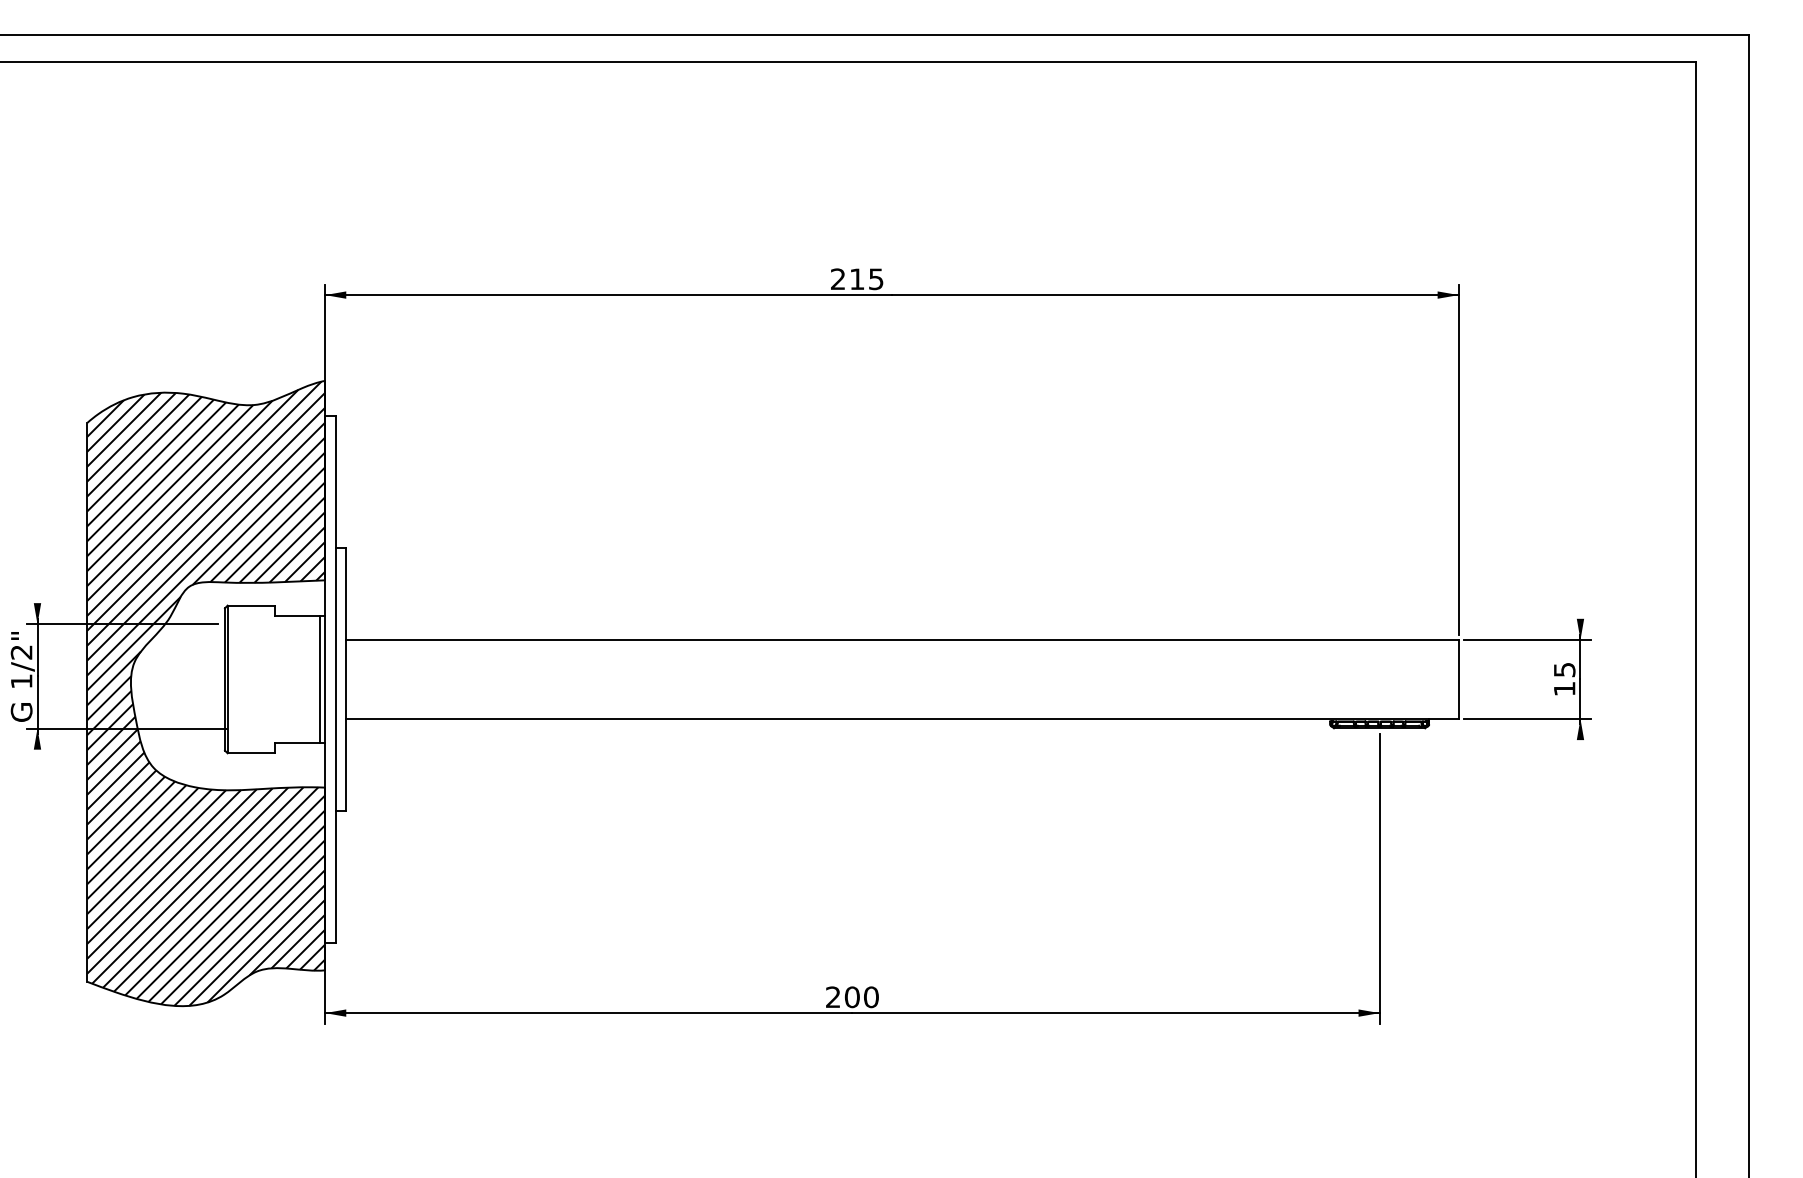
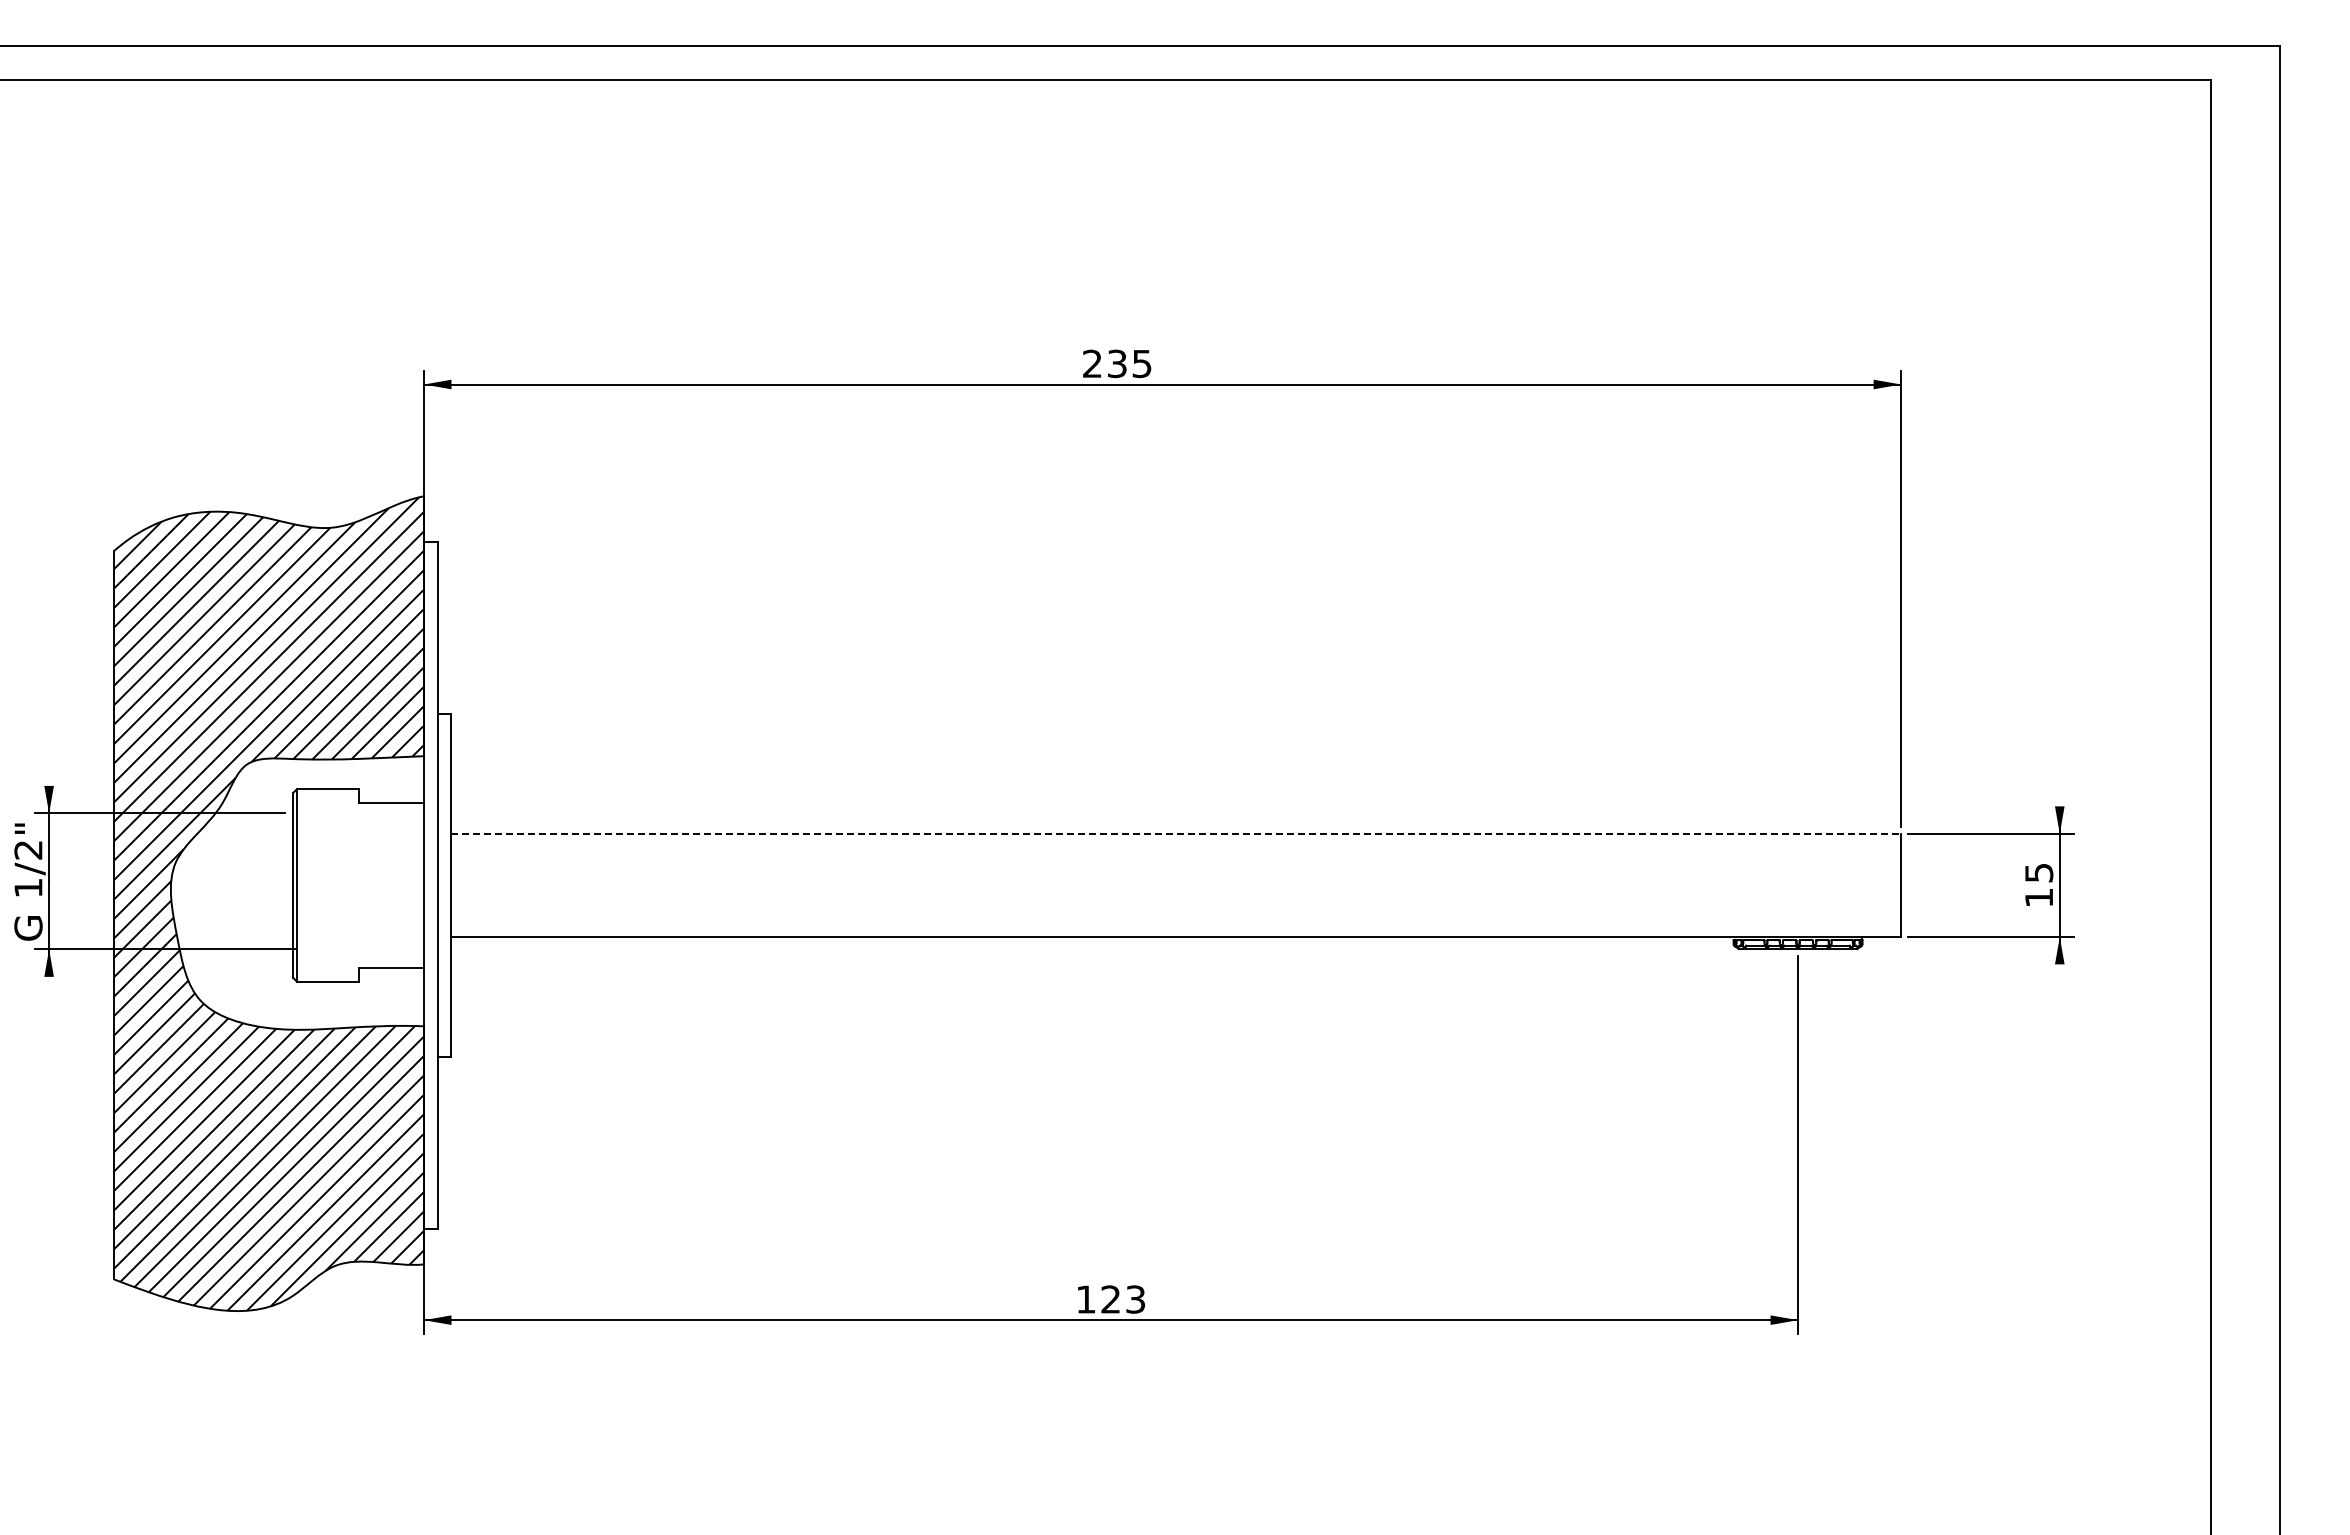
text: (857, 278) -> (1117, 363), 215 -> 235
line: (902, 639) -> (1176, 833), solid -> dashed
line: (320, 678) -> (417, 884), removed
text: (852, 997) -> (1110, 1299), 200 -> 123

